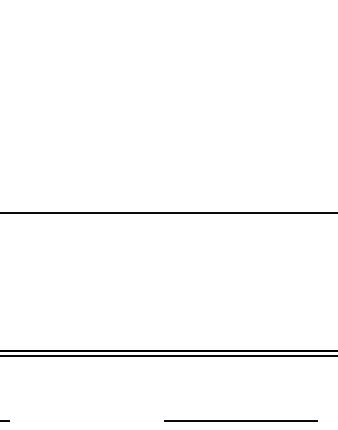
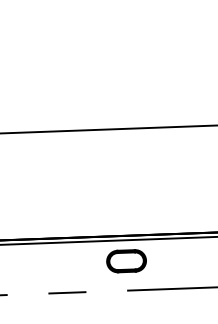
part: (164, 382) -> (126, 260), added
line: (87, 421) -> (67, 293), added

